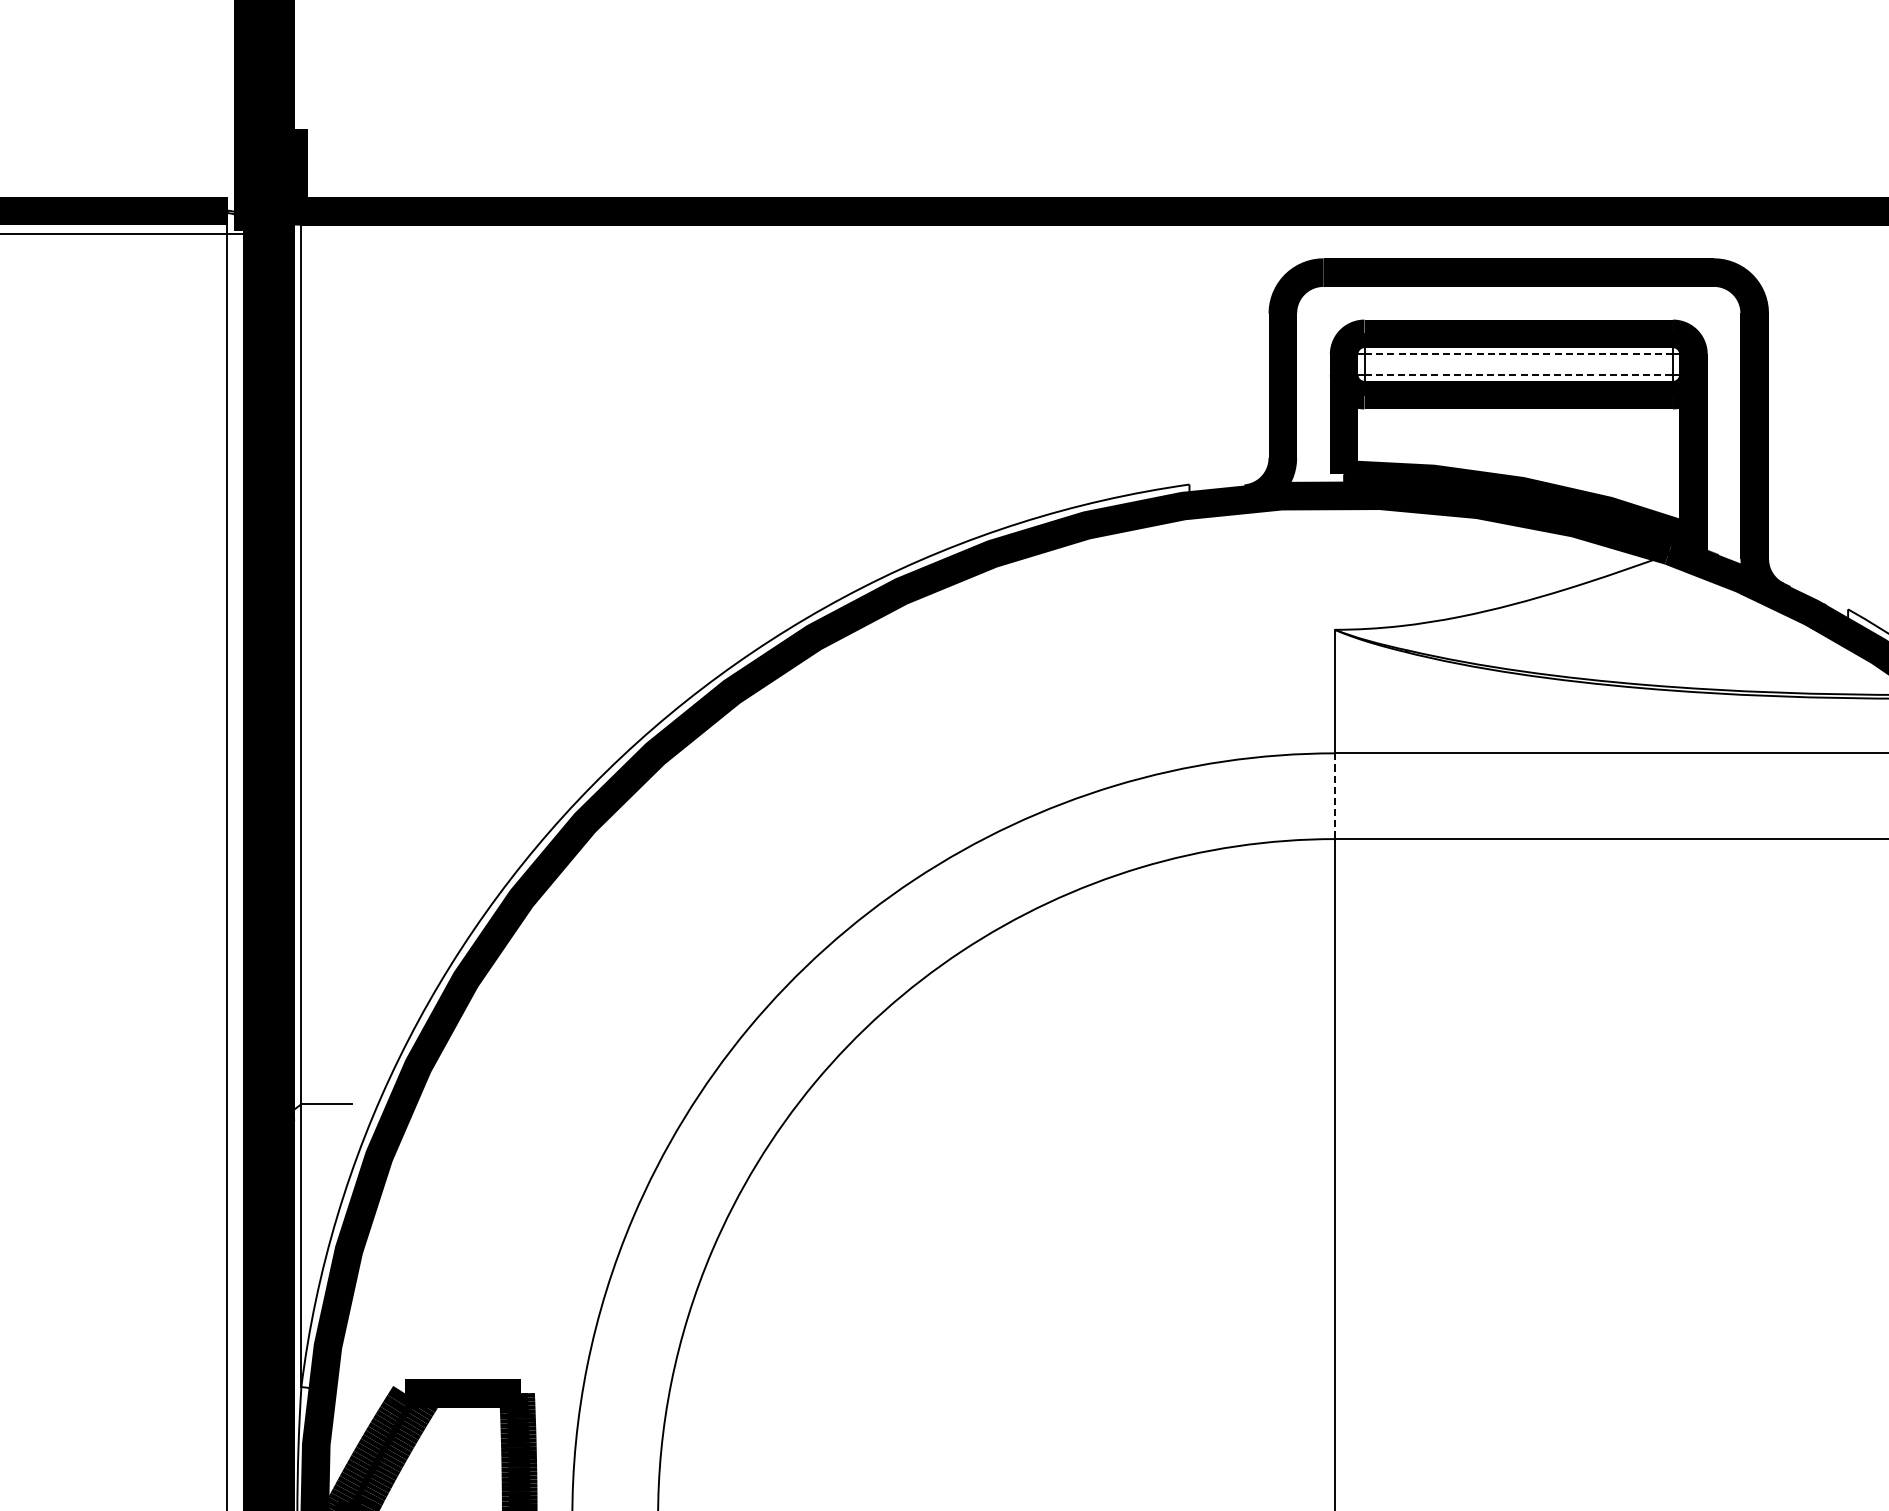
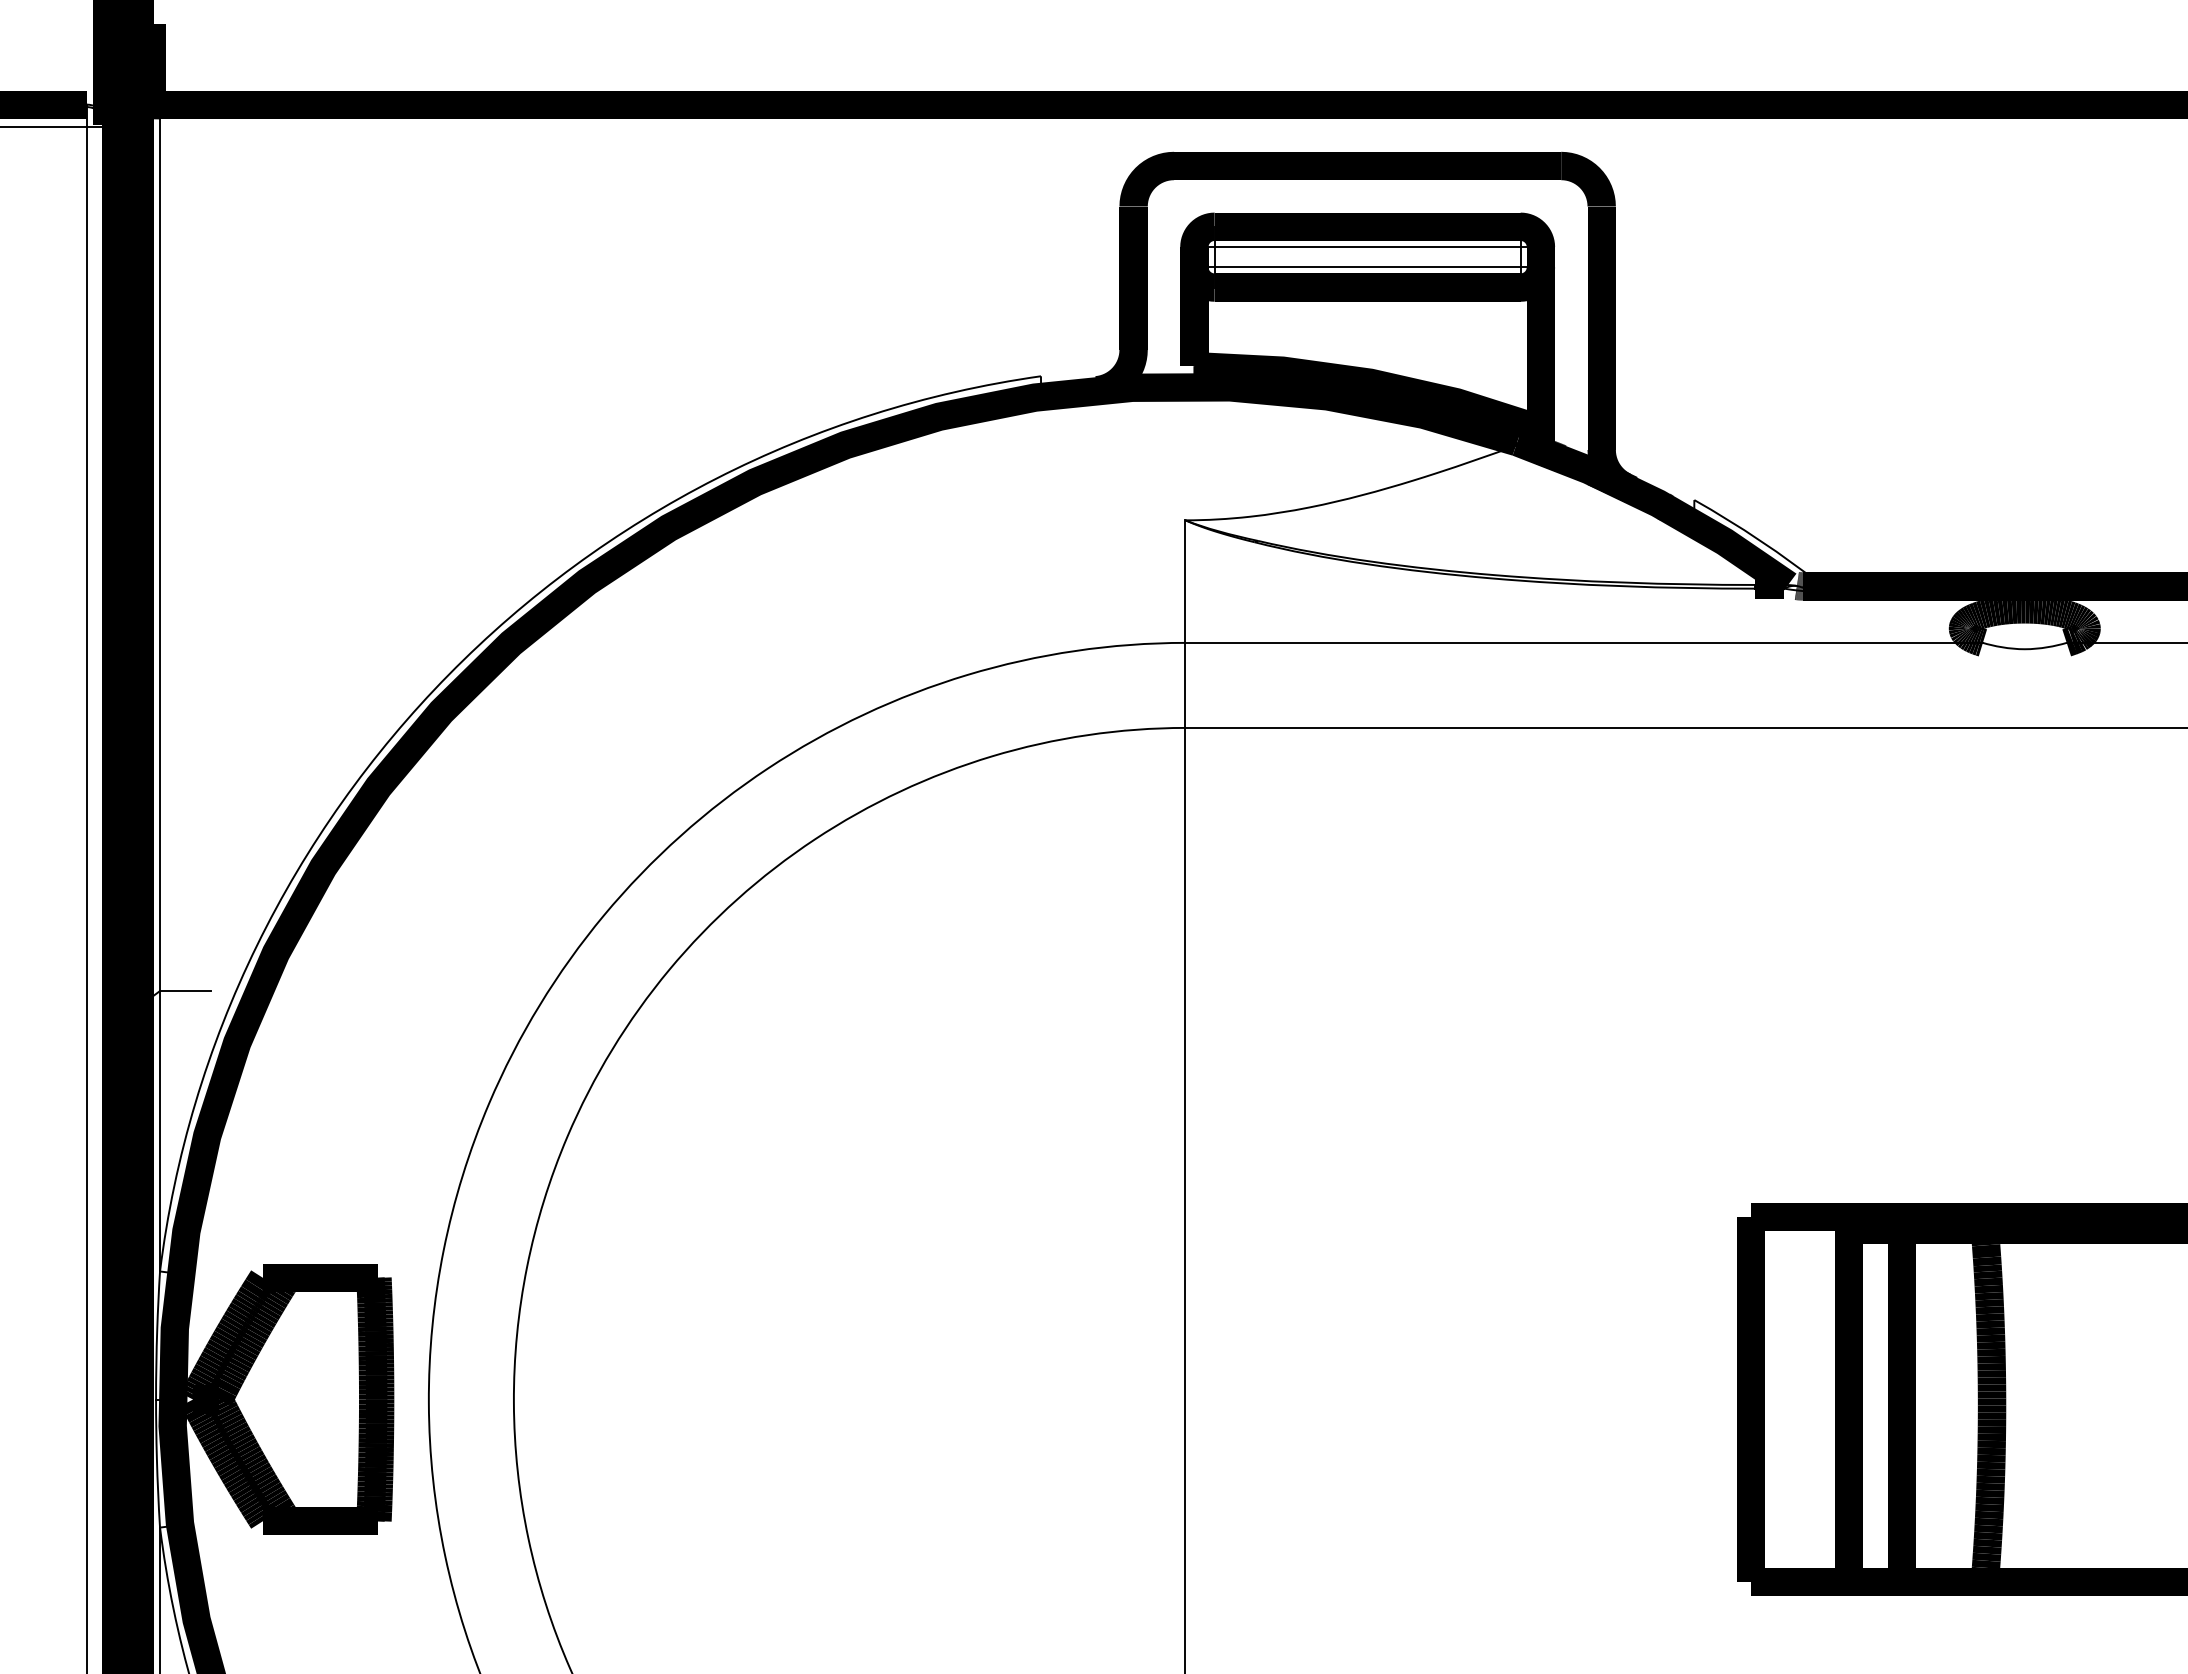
line: (1518, 354) -> (1367, 247), dashed -> solid
line: (1518, 374) -> (1367, 267), dashed -> solid
line: (1335, 796) -> (1185, 685), dashed -> solid

